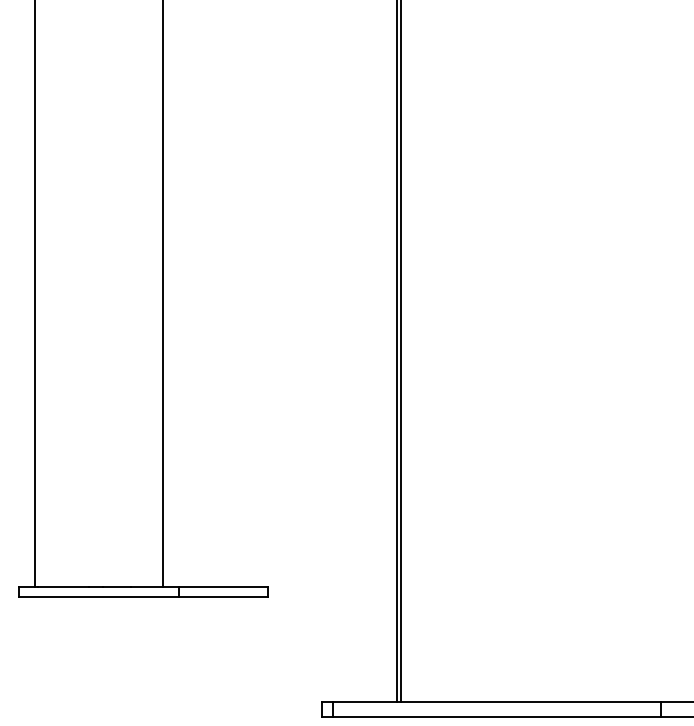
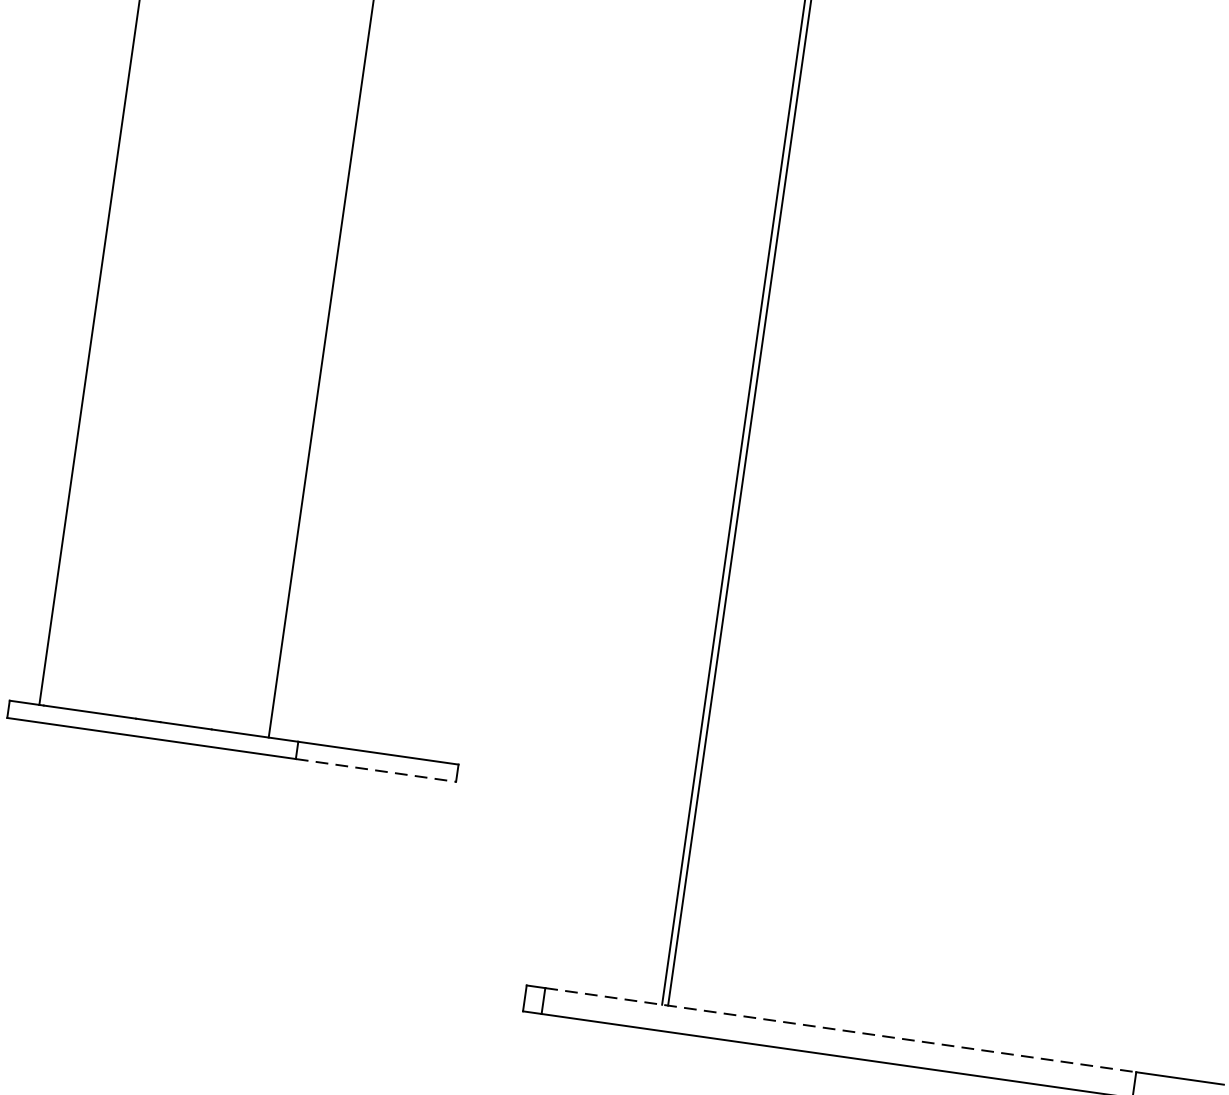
line: (224, 597) -> (377, 771), solid -> dashed
line: (496, 702) -> (840, 1030), solid -> dashed

